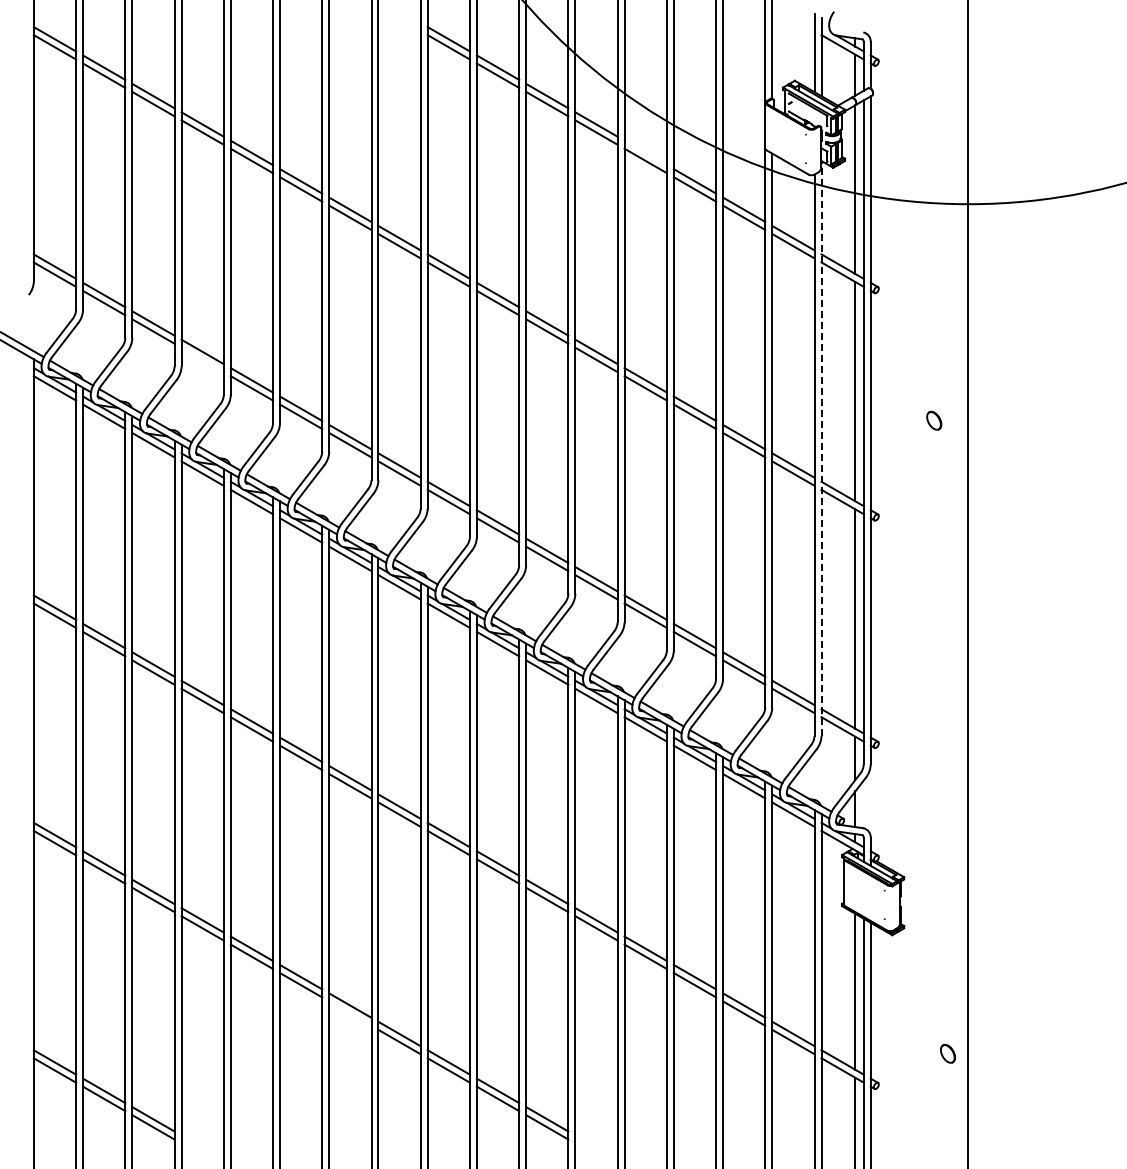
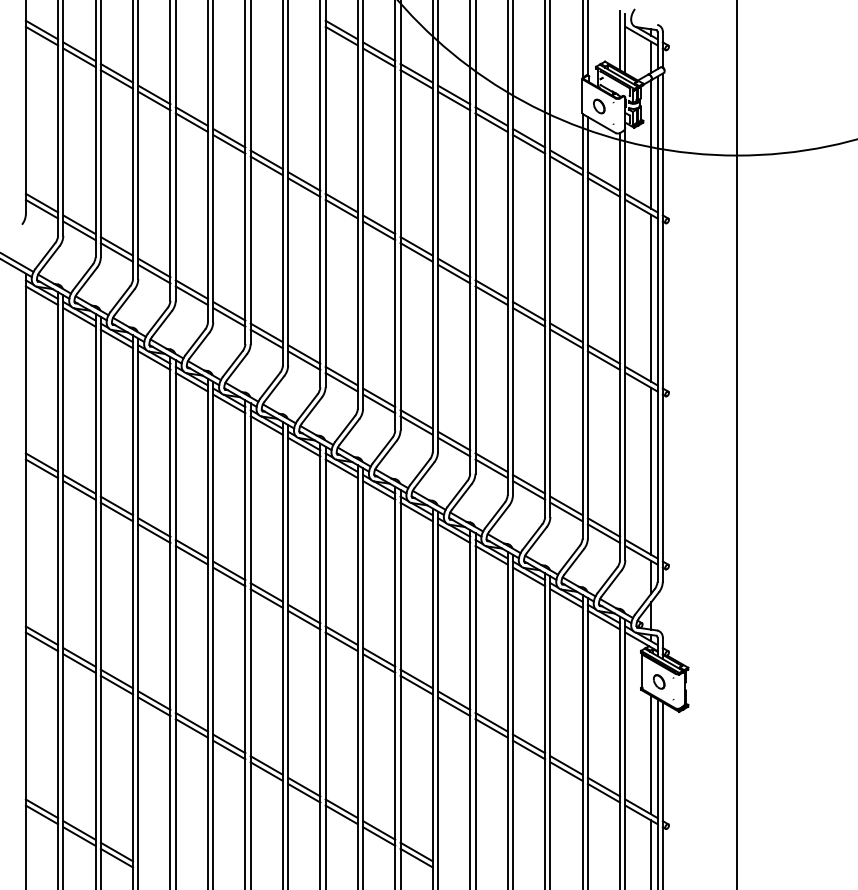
line: (645, 152) -> (491, 116), added
line: (202, 359) -> (154, 273), added
part: (934, 420) -> (599, 106), moved
line: (821, 447) -> (625, 340), dashed -> solid
line: (350, 1013) -> (266, 771), added
part: (948, 1053) -> (659, 681), moved

